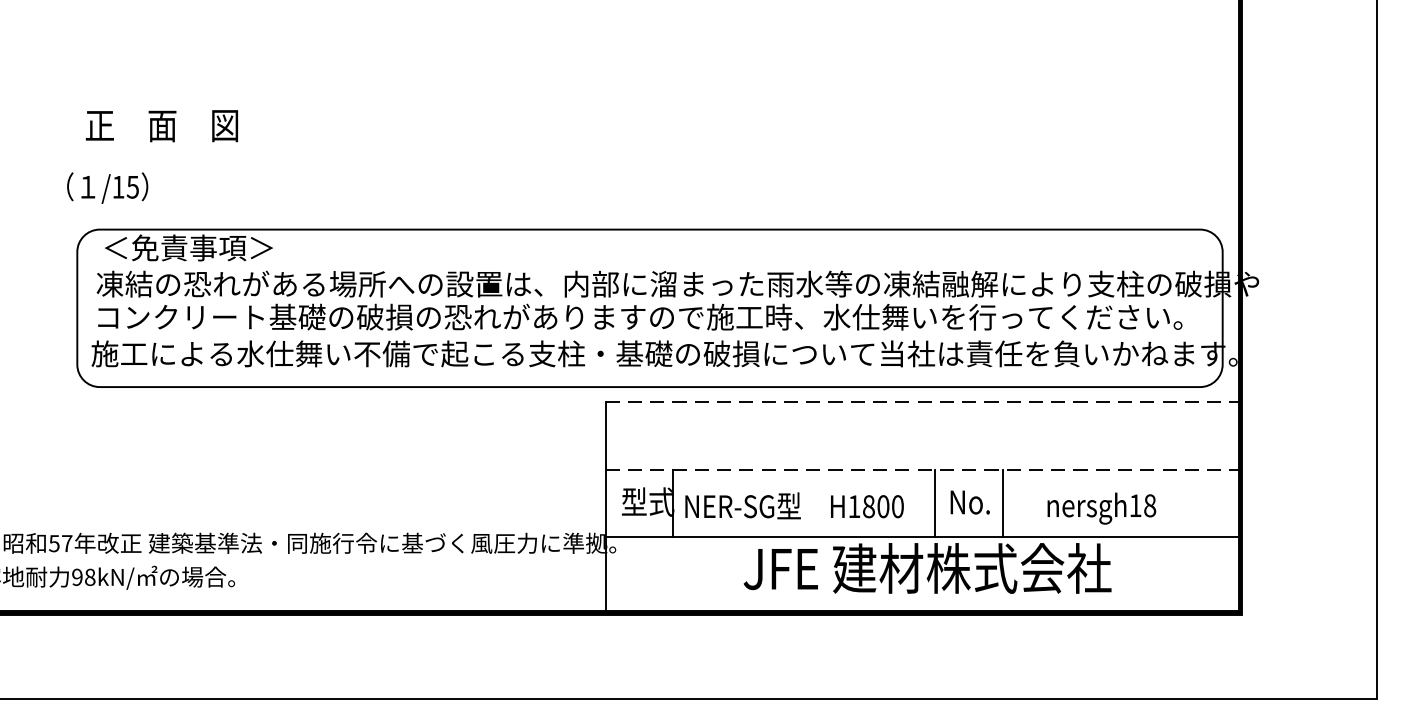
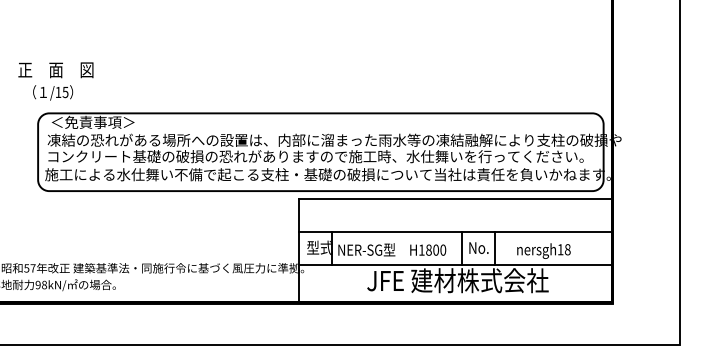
text: (161, 126) -> (55, 70), moved
line: (922, 402) -> (455, 198), dashed -> solid
line: (922, 468) -> (455, 231), dashed -> solid

